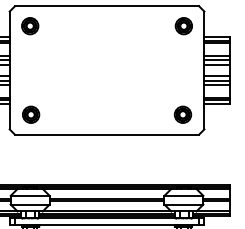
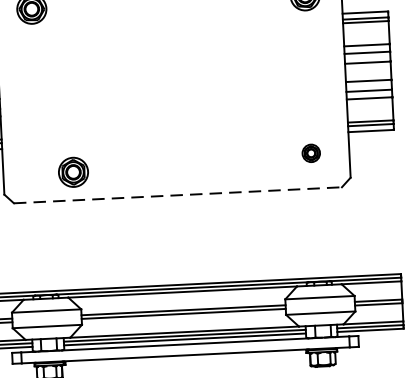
part: (31, 114) -> (74, 171), moved
part: (182, 114) -> (310, 153), size x0.6
line: (107, 134) -> (178, 195), solid -> dashed

